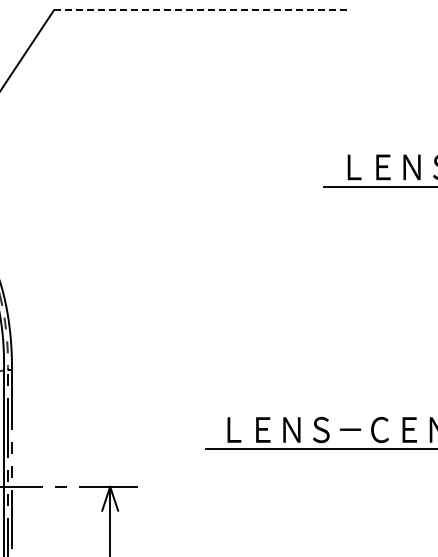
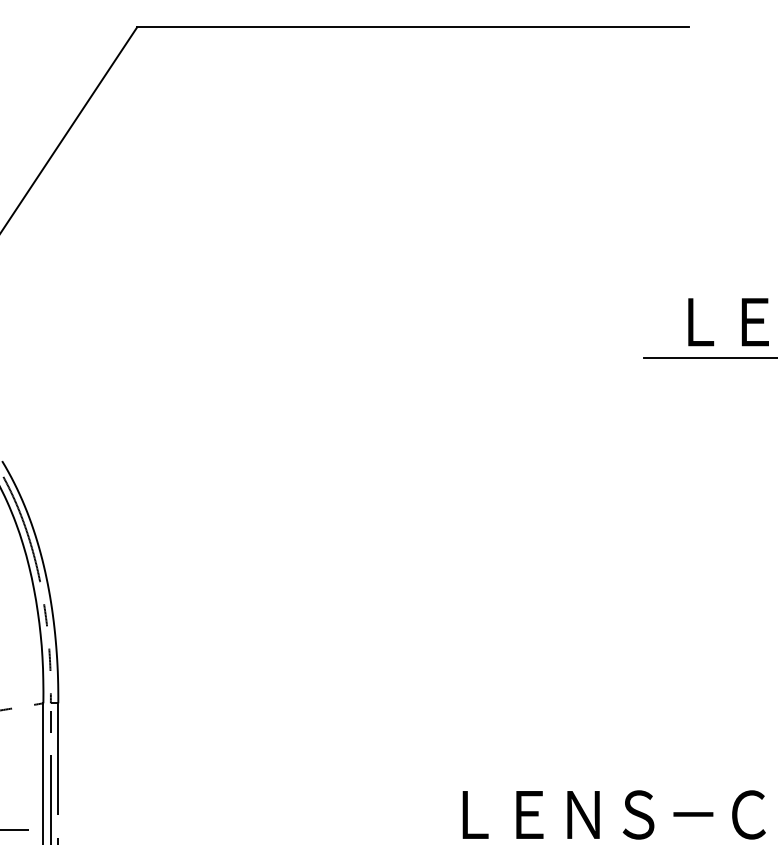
line: (201, 10) -> (413, 27), dashed -> solid

